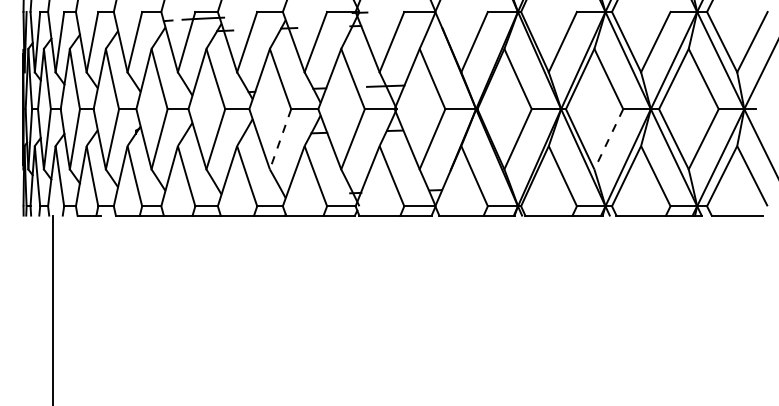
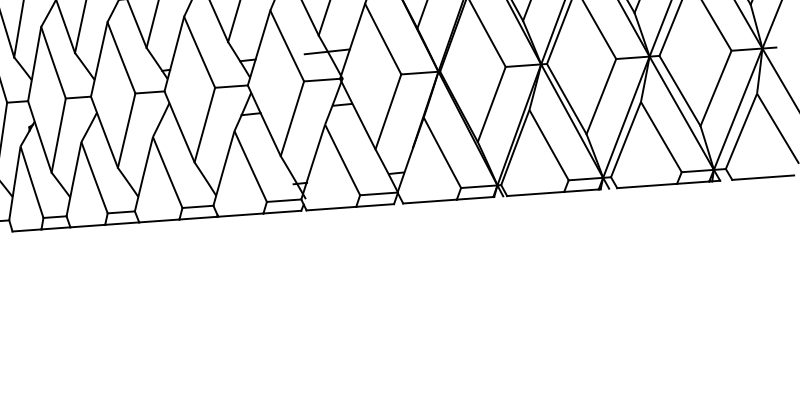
line: (280, 139) -> (204, 125), dashed -> solid
line: (608, 139) -> (601, 96), dashed -> solid

